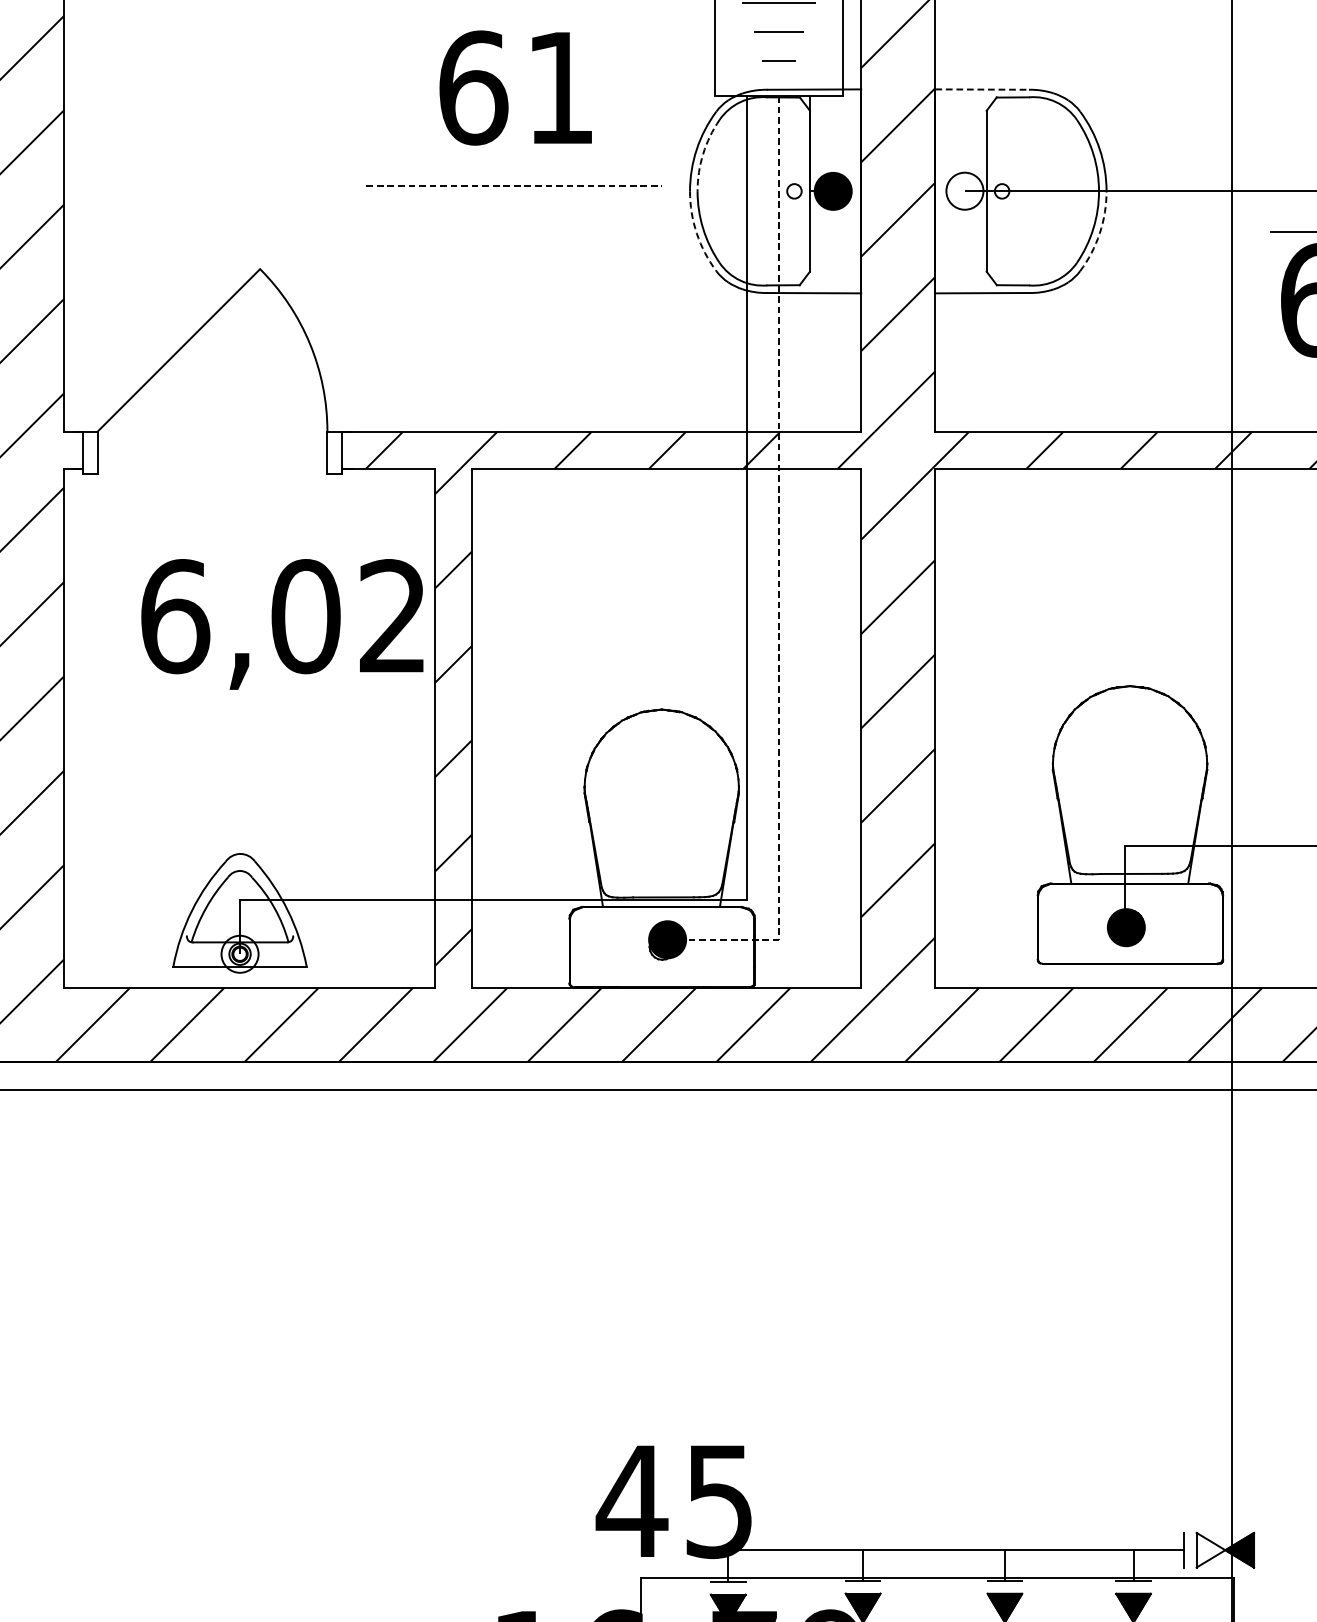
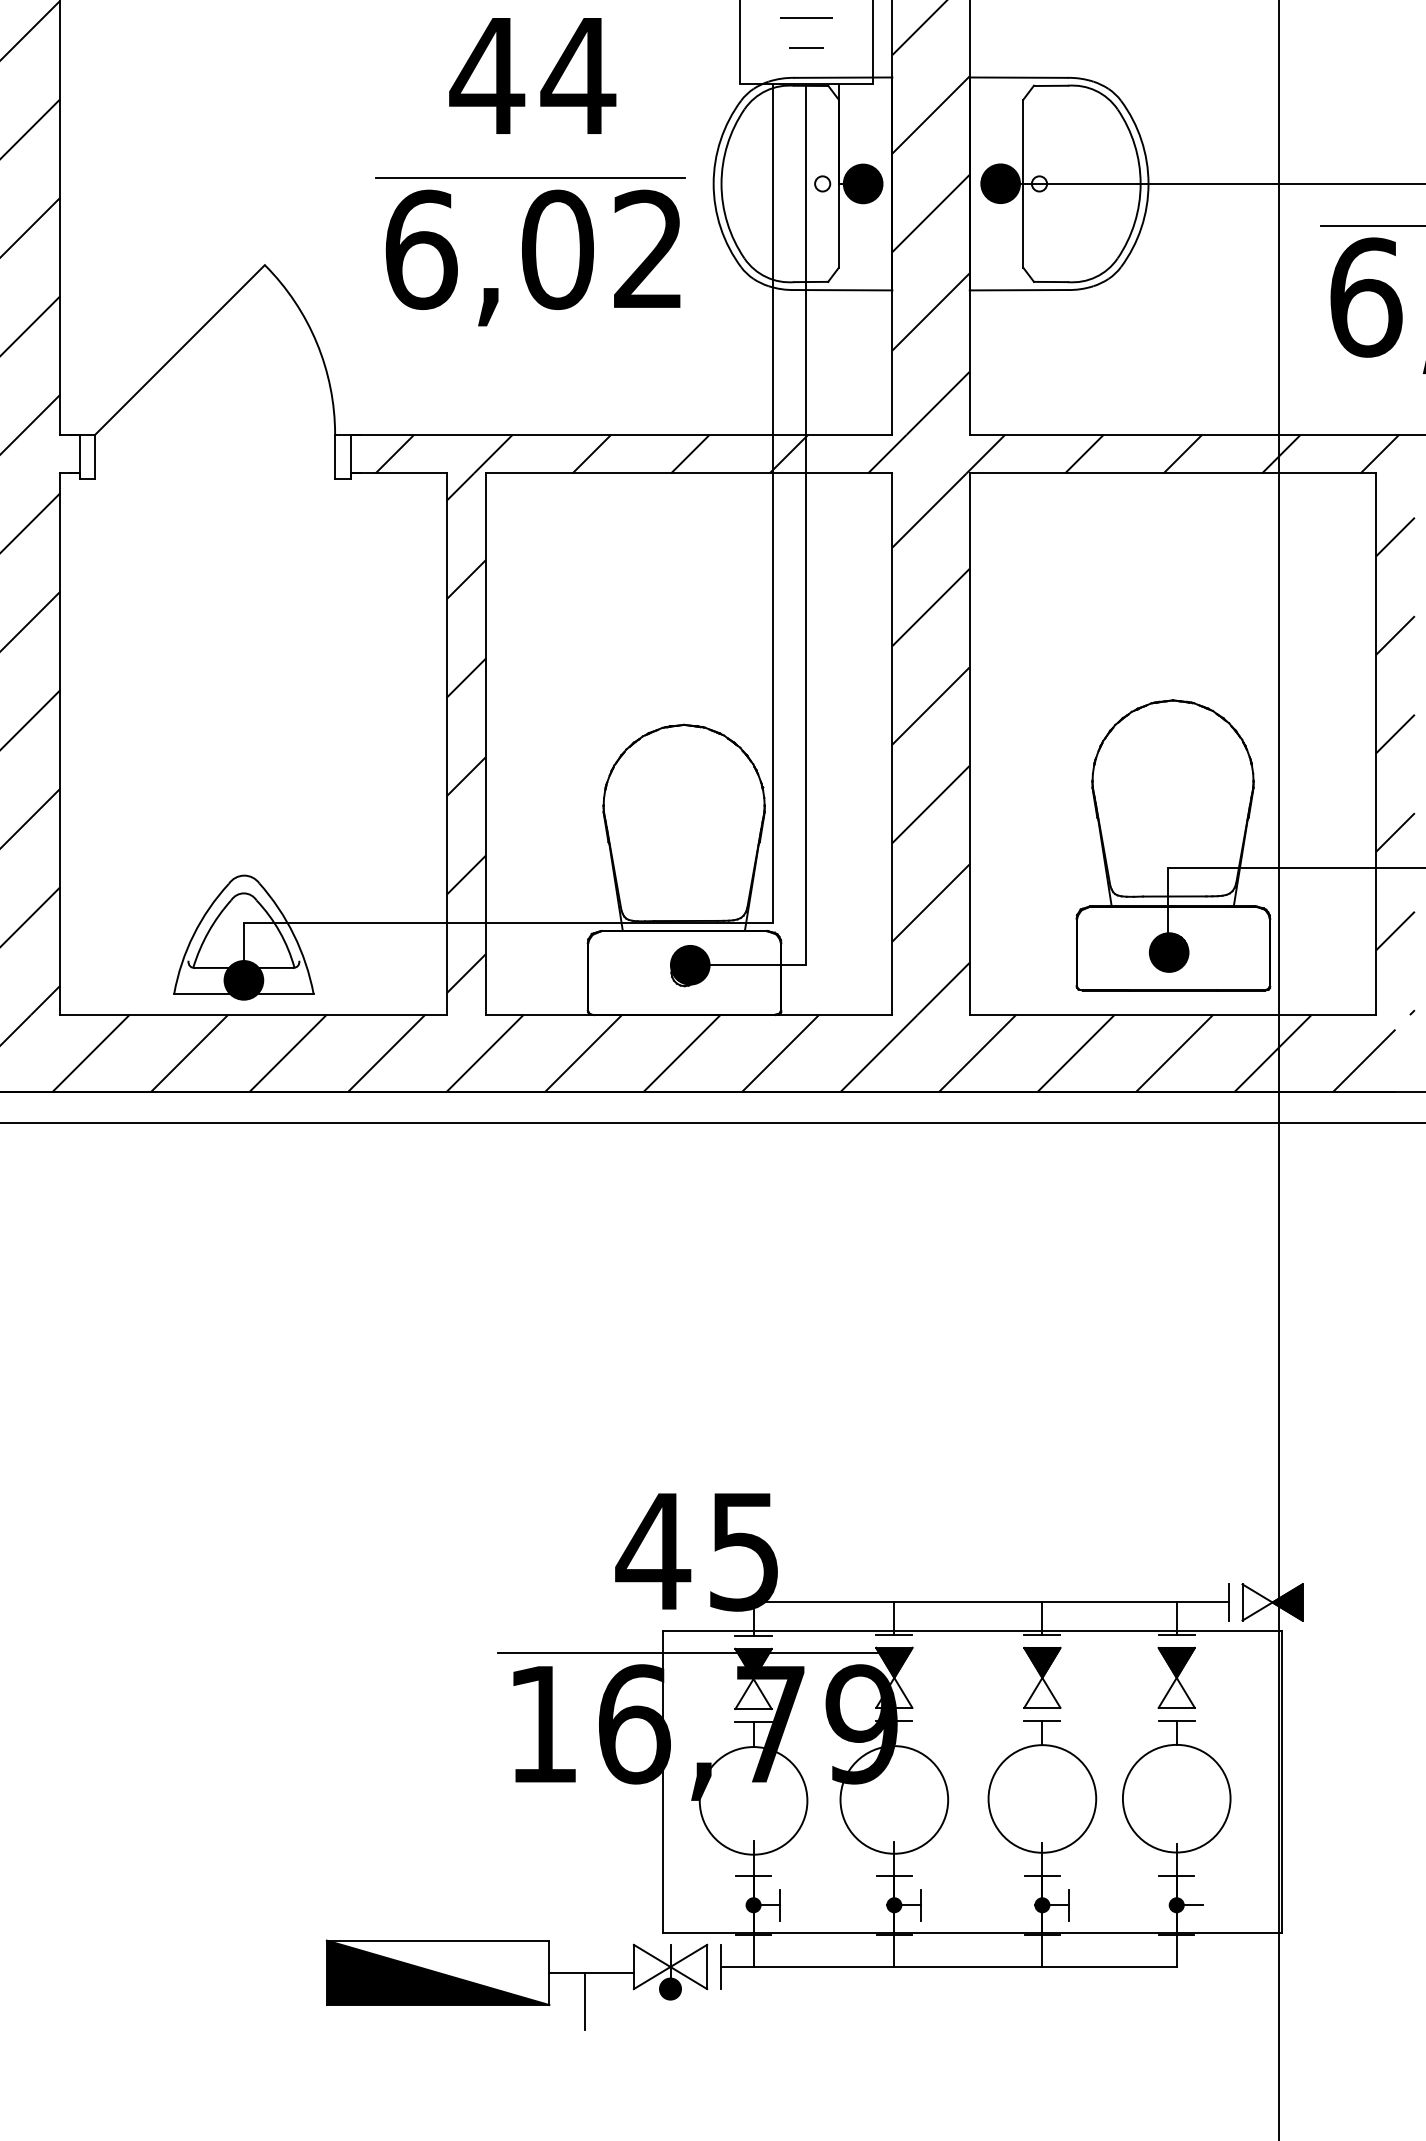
text: (516, 87) -> (532, 75), 61 -> 44
line: (982, 89) -> (1018, 77), dashed -> solid
arc: (703, 153) -> (727, 144), dashed -> solid
line: (514, 186) -> (530, 178), dashed -> solid
fill: (964, 190) -> (1000, 183), added
arc: (696, 233) -> (720, 227), dashed -> solid
arc: (1099, 233) -> (1141, 227), dashed -> solid
line: (778, 574) -> (806, 583), dashed -> solid
text: (281, 623) -> (532, 257), moved
fill: (239, 954) -> (243, 980), added
line: (672, 1598) -> (695, 1652), added

